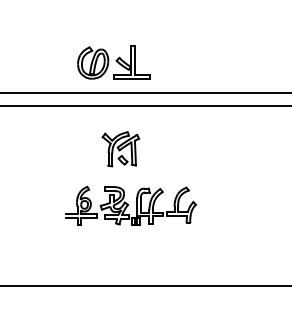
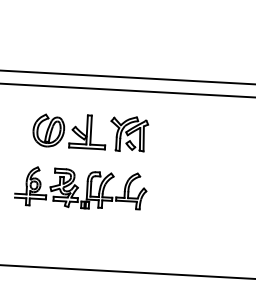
part: (113, 62) -> (69, 131), moved
part: (130, 205) -> (80, 188), moved

